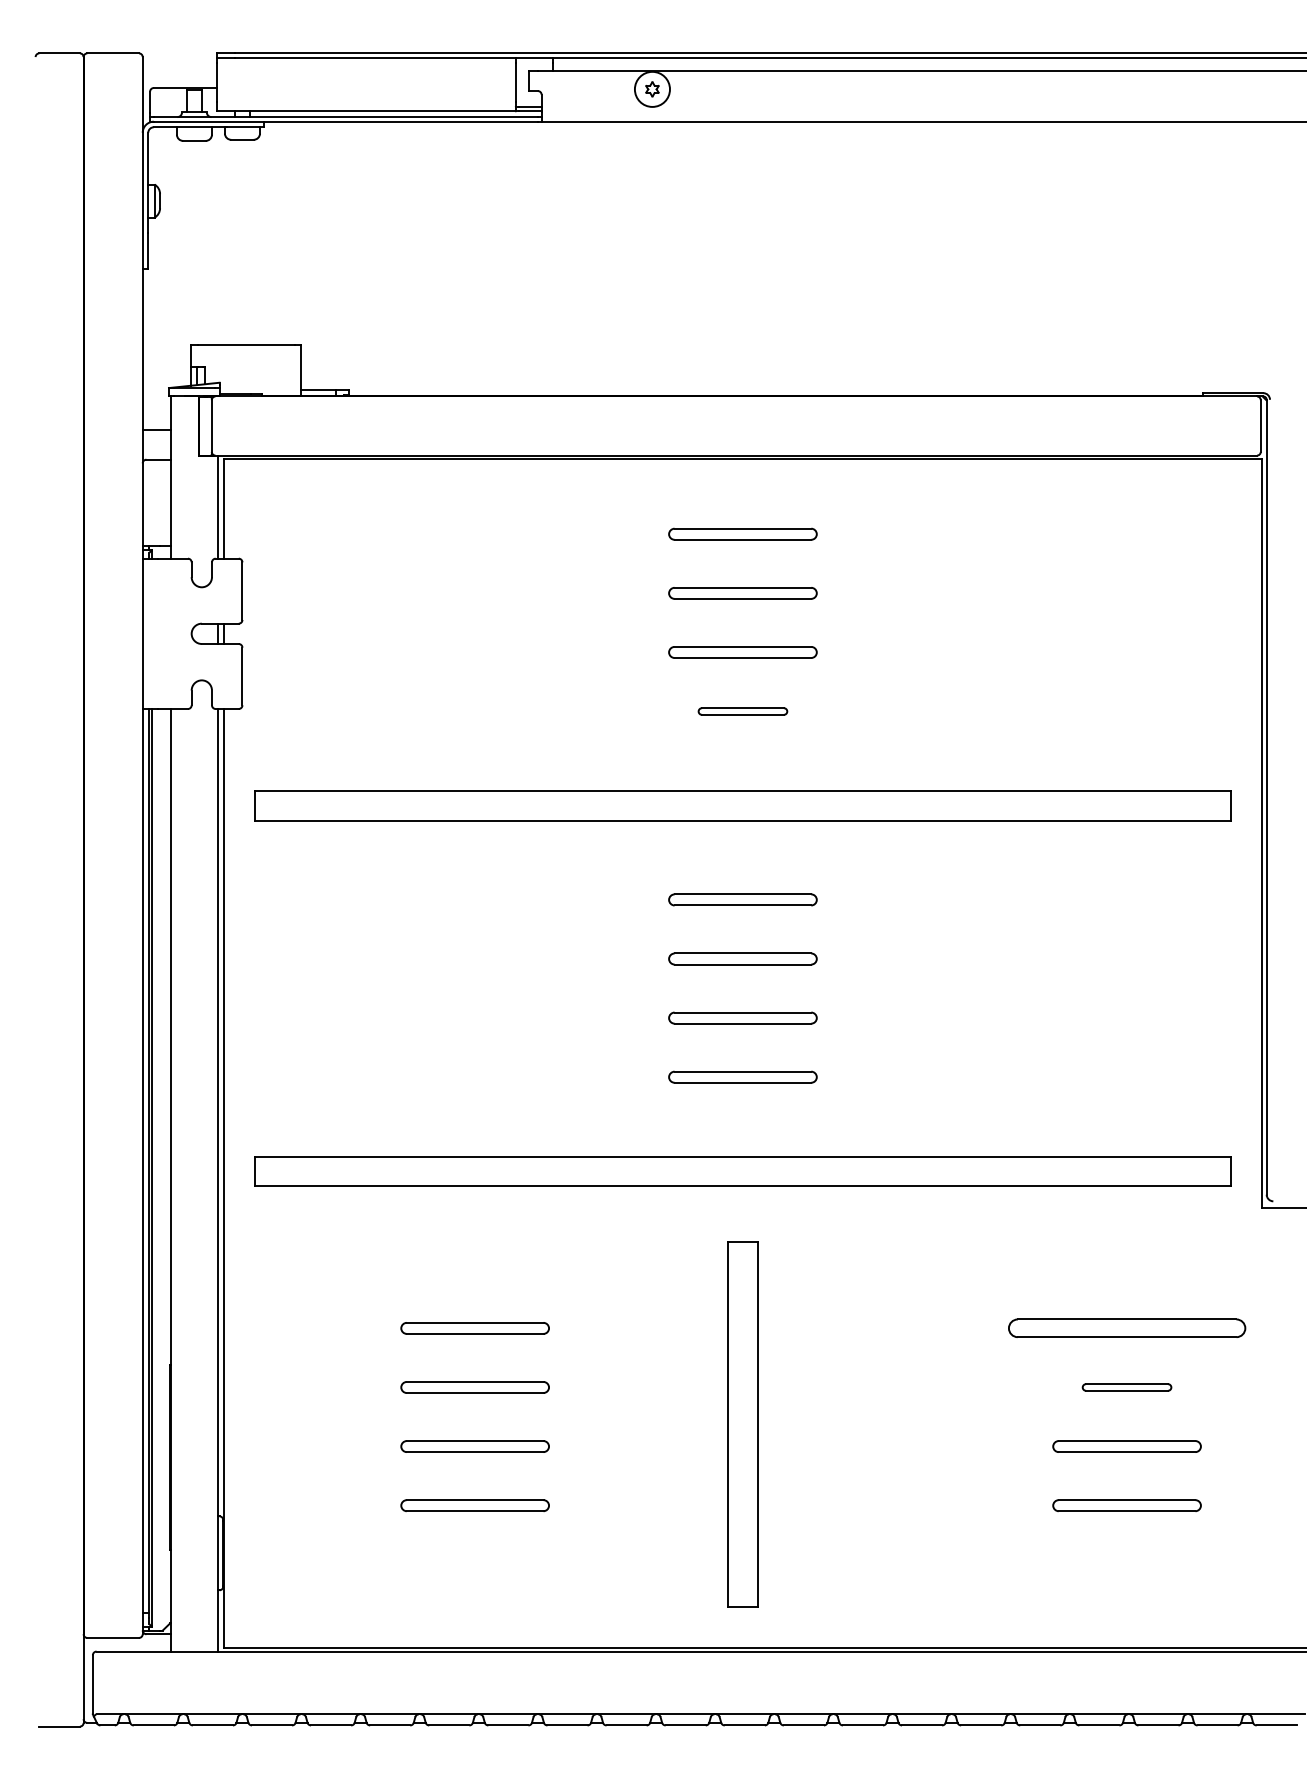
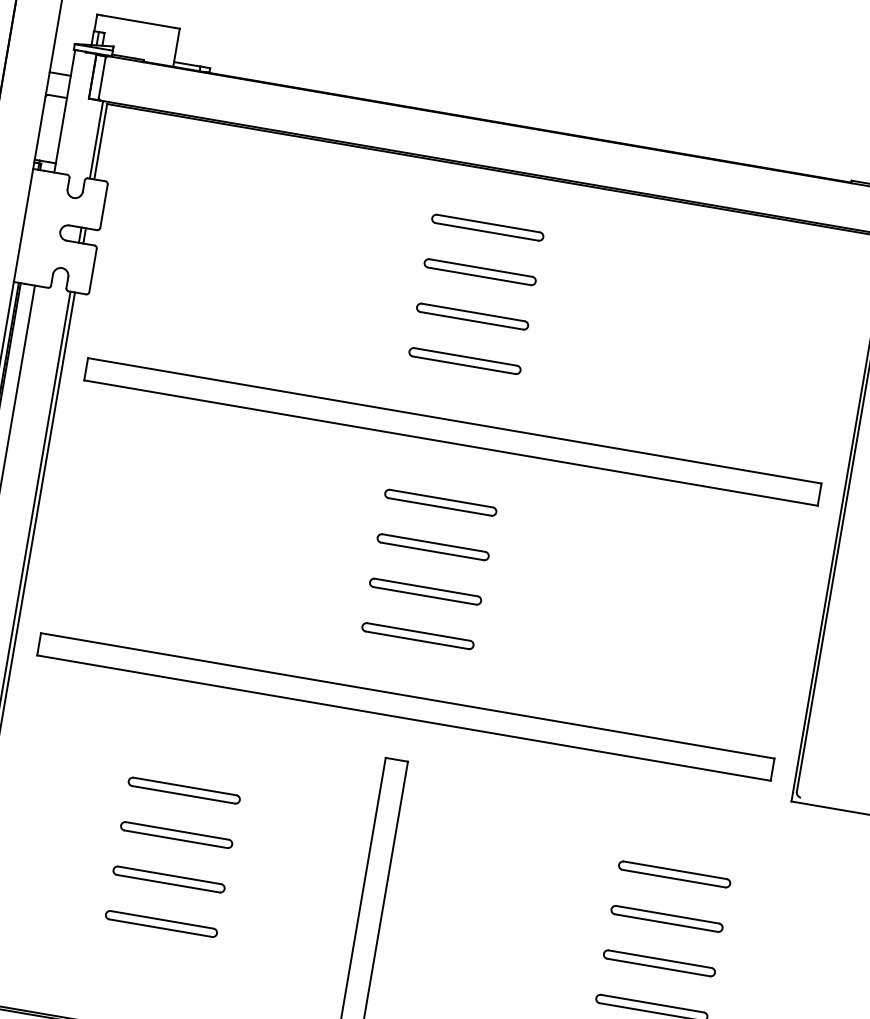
part: (742, 711) -> (464, 361), size x1.67
part: (1126, 1328) -> (674, 874), size x0.62
part: (1126, 1387) -> (666, 918), size x1.67

